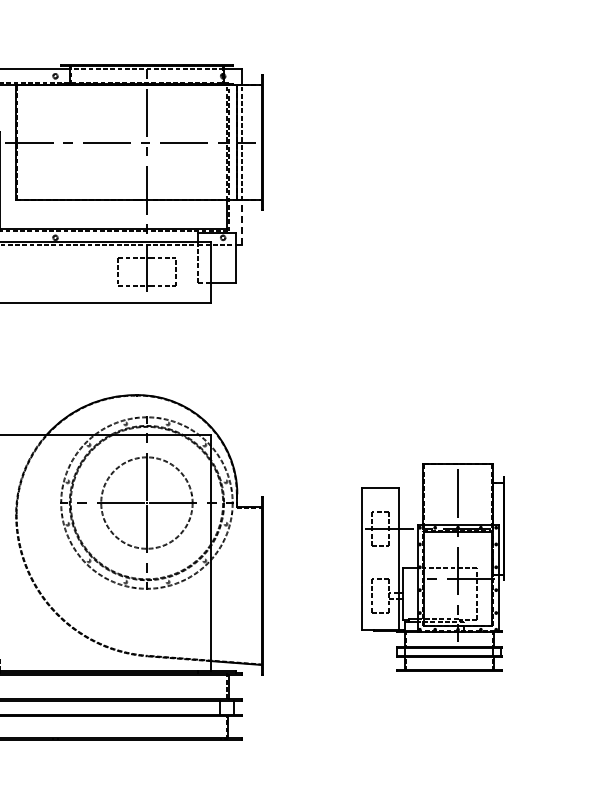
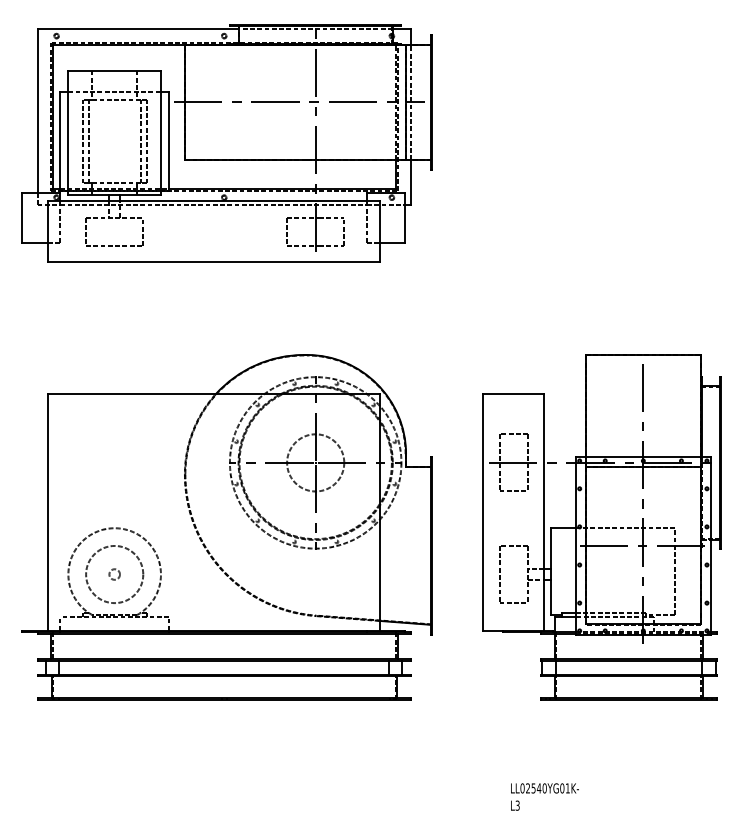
line: (241, 221) -> (410, 181), dashed -> solid
circle: (146, 502) -> (315, 462), size x0.62
part: (432, 567) -> (601, 527), size x1.67

